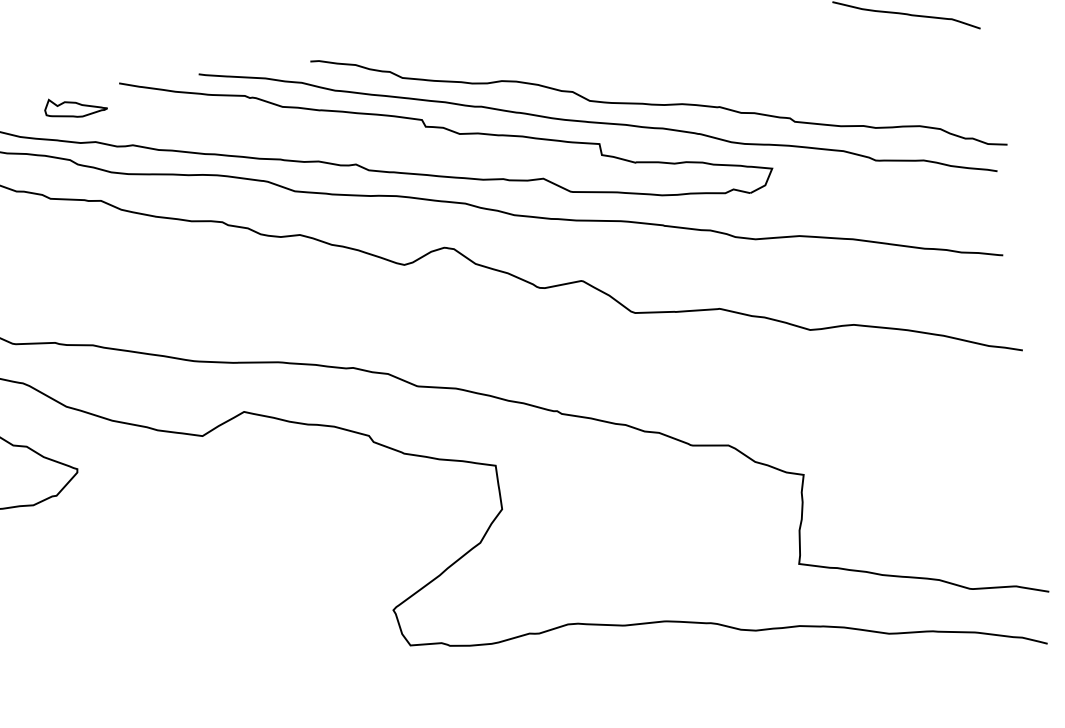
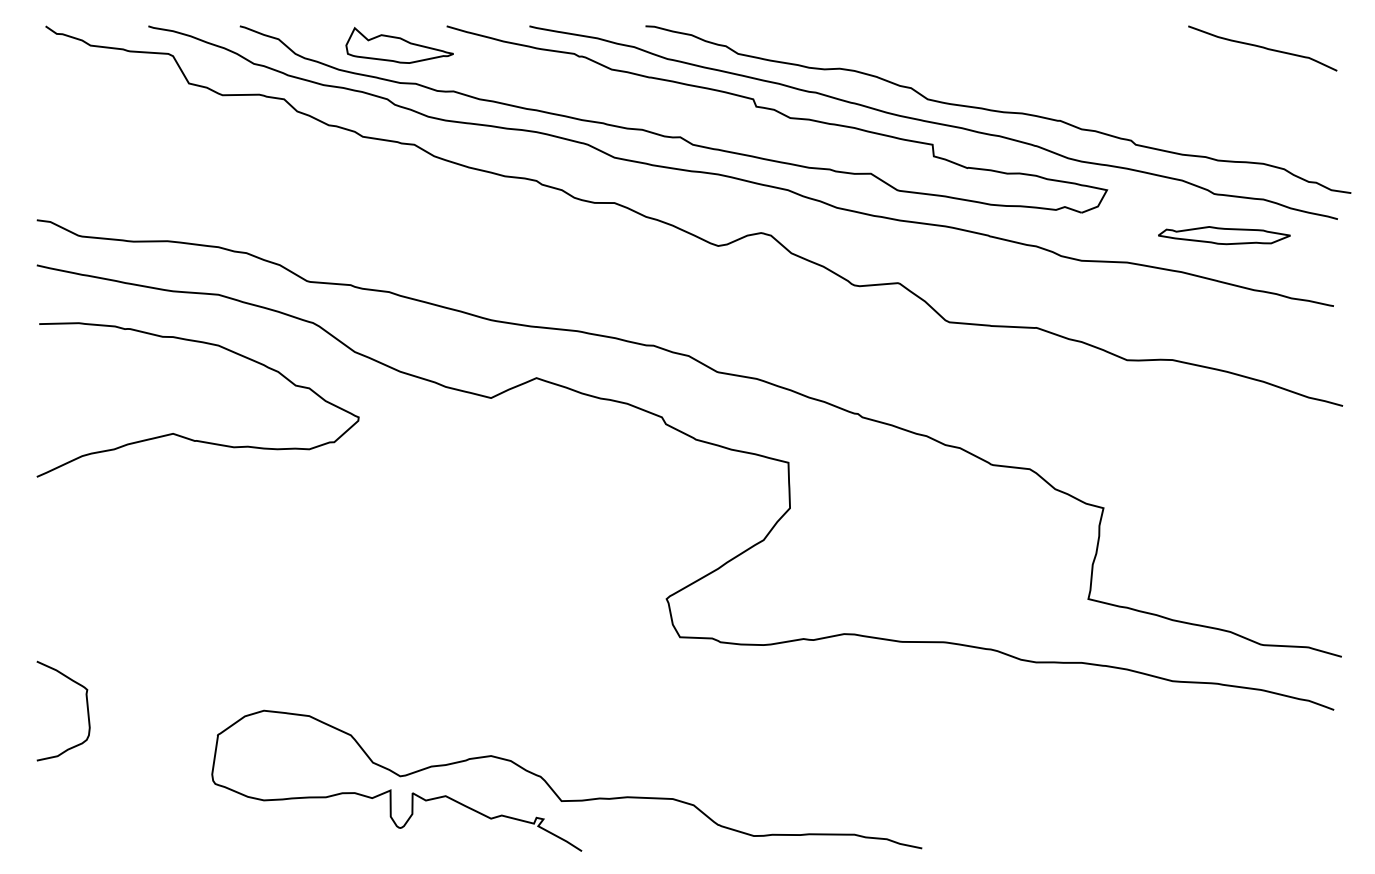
part: (75, 107) -> (399, 45), size x1.67
part: (890, 199) -> (1224, 235), added

